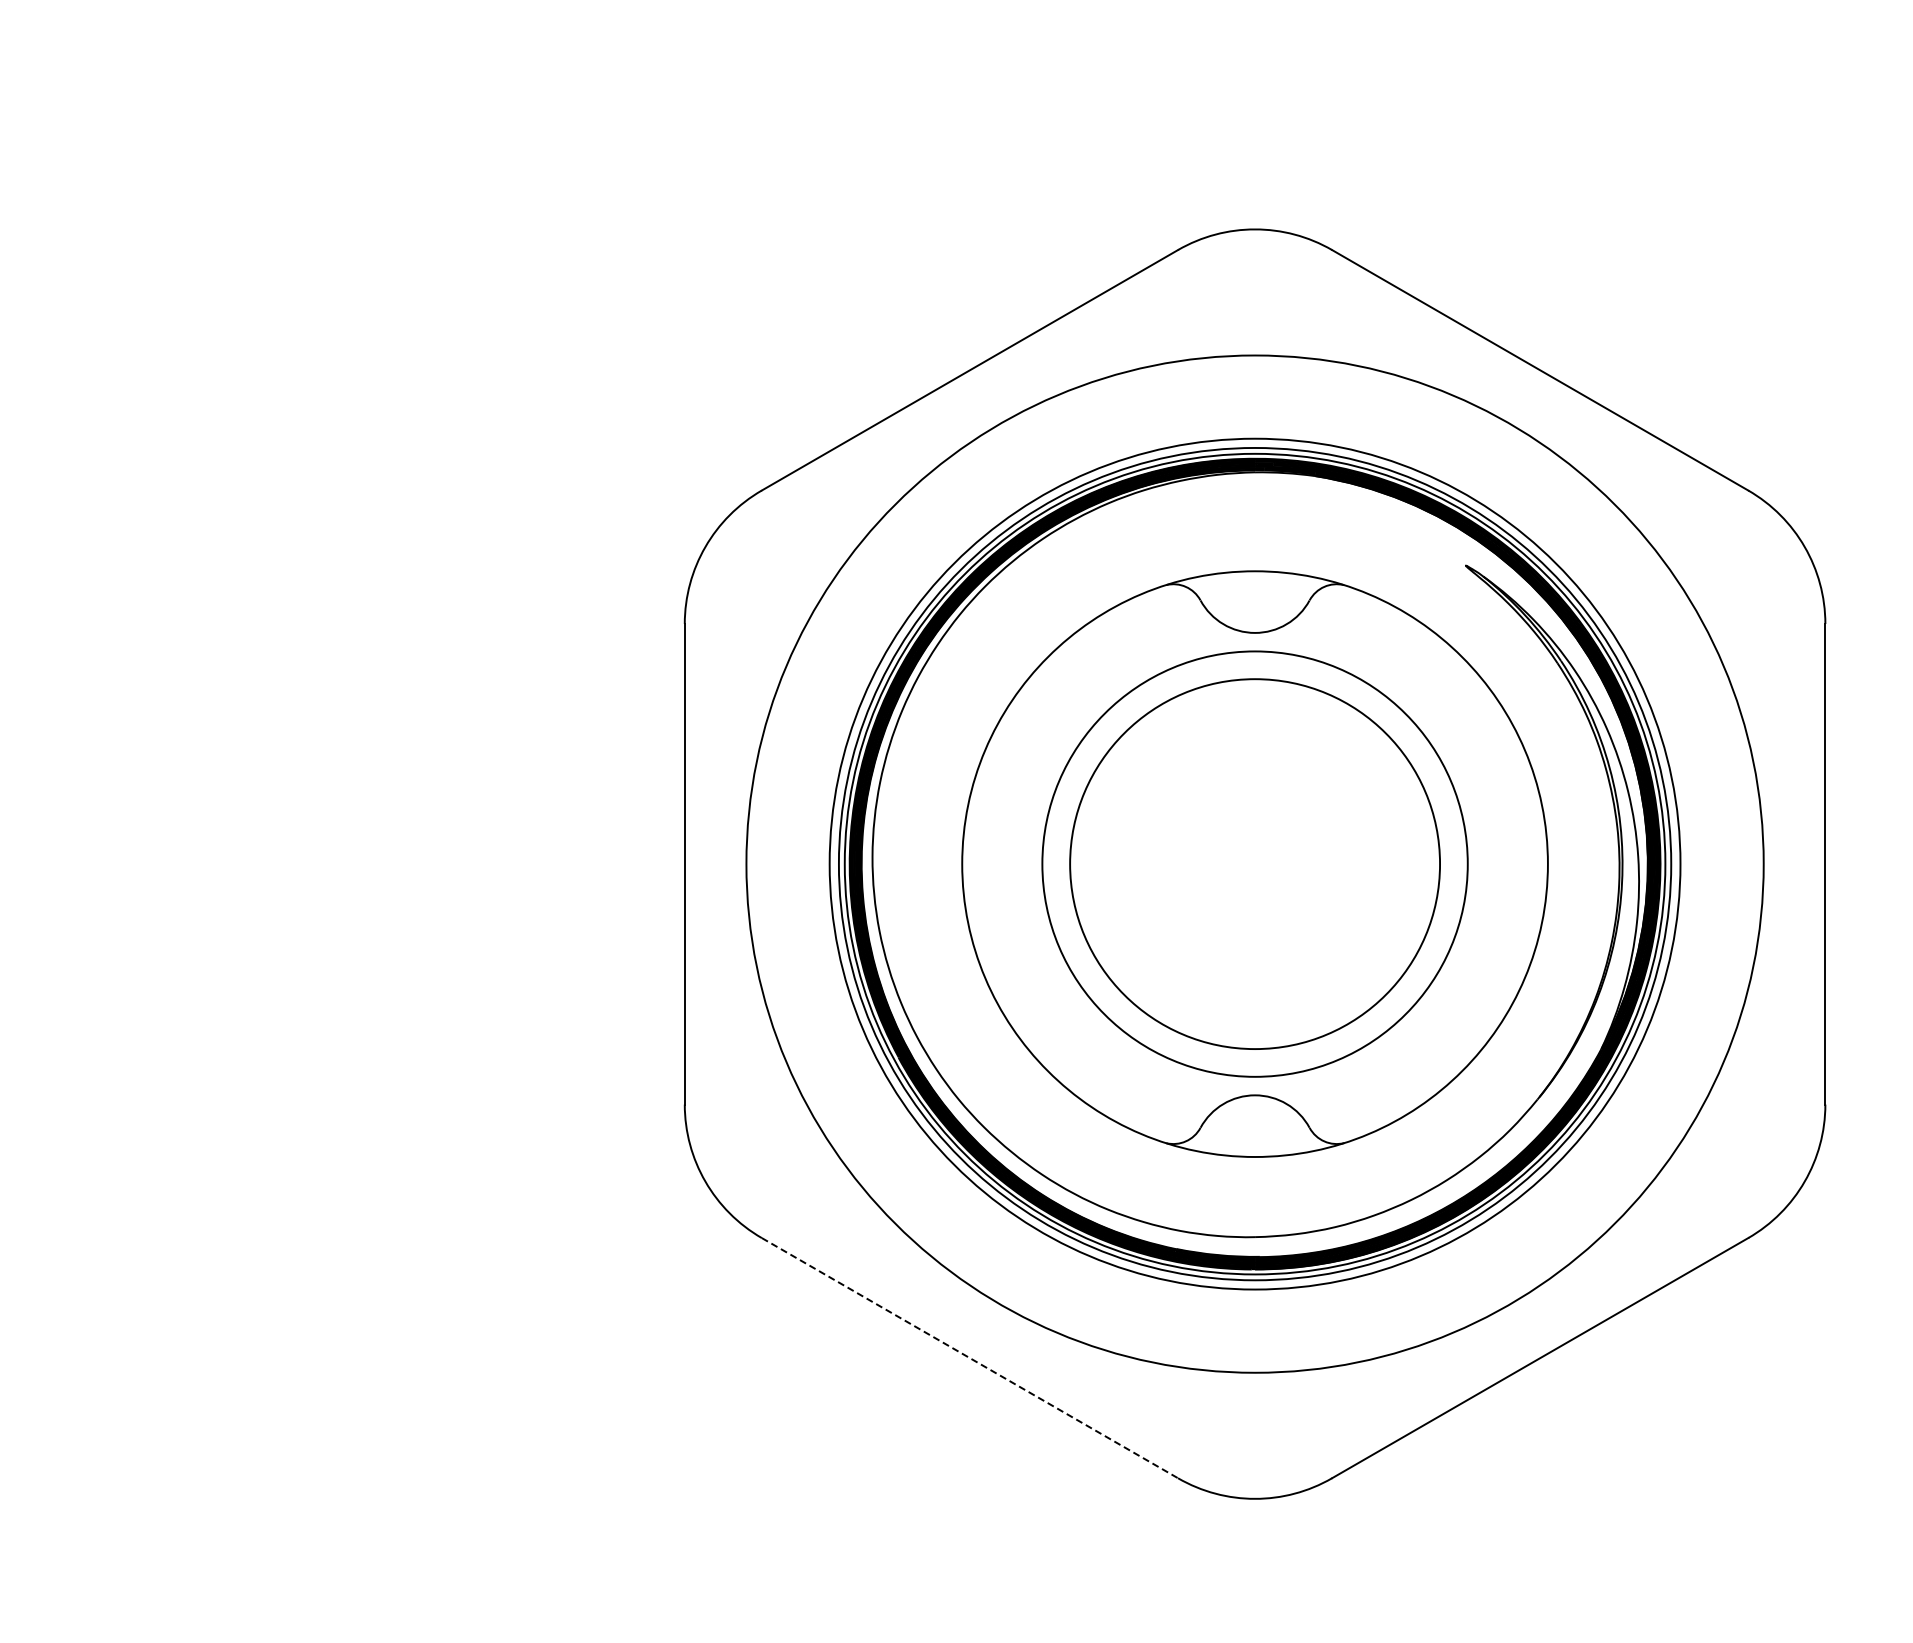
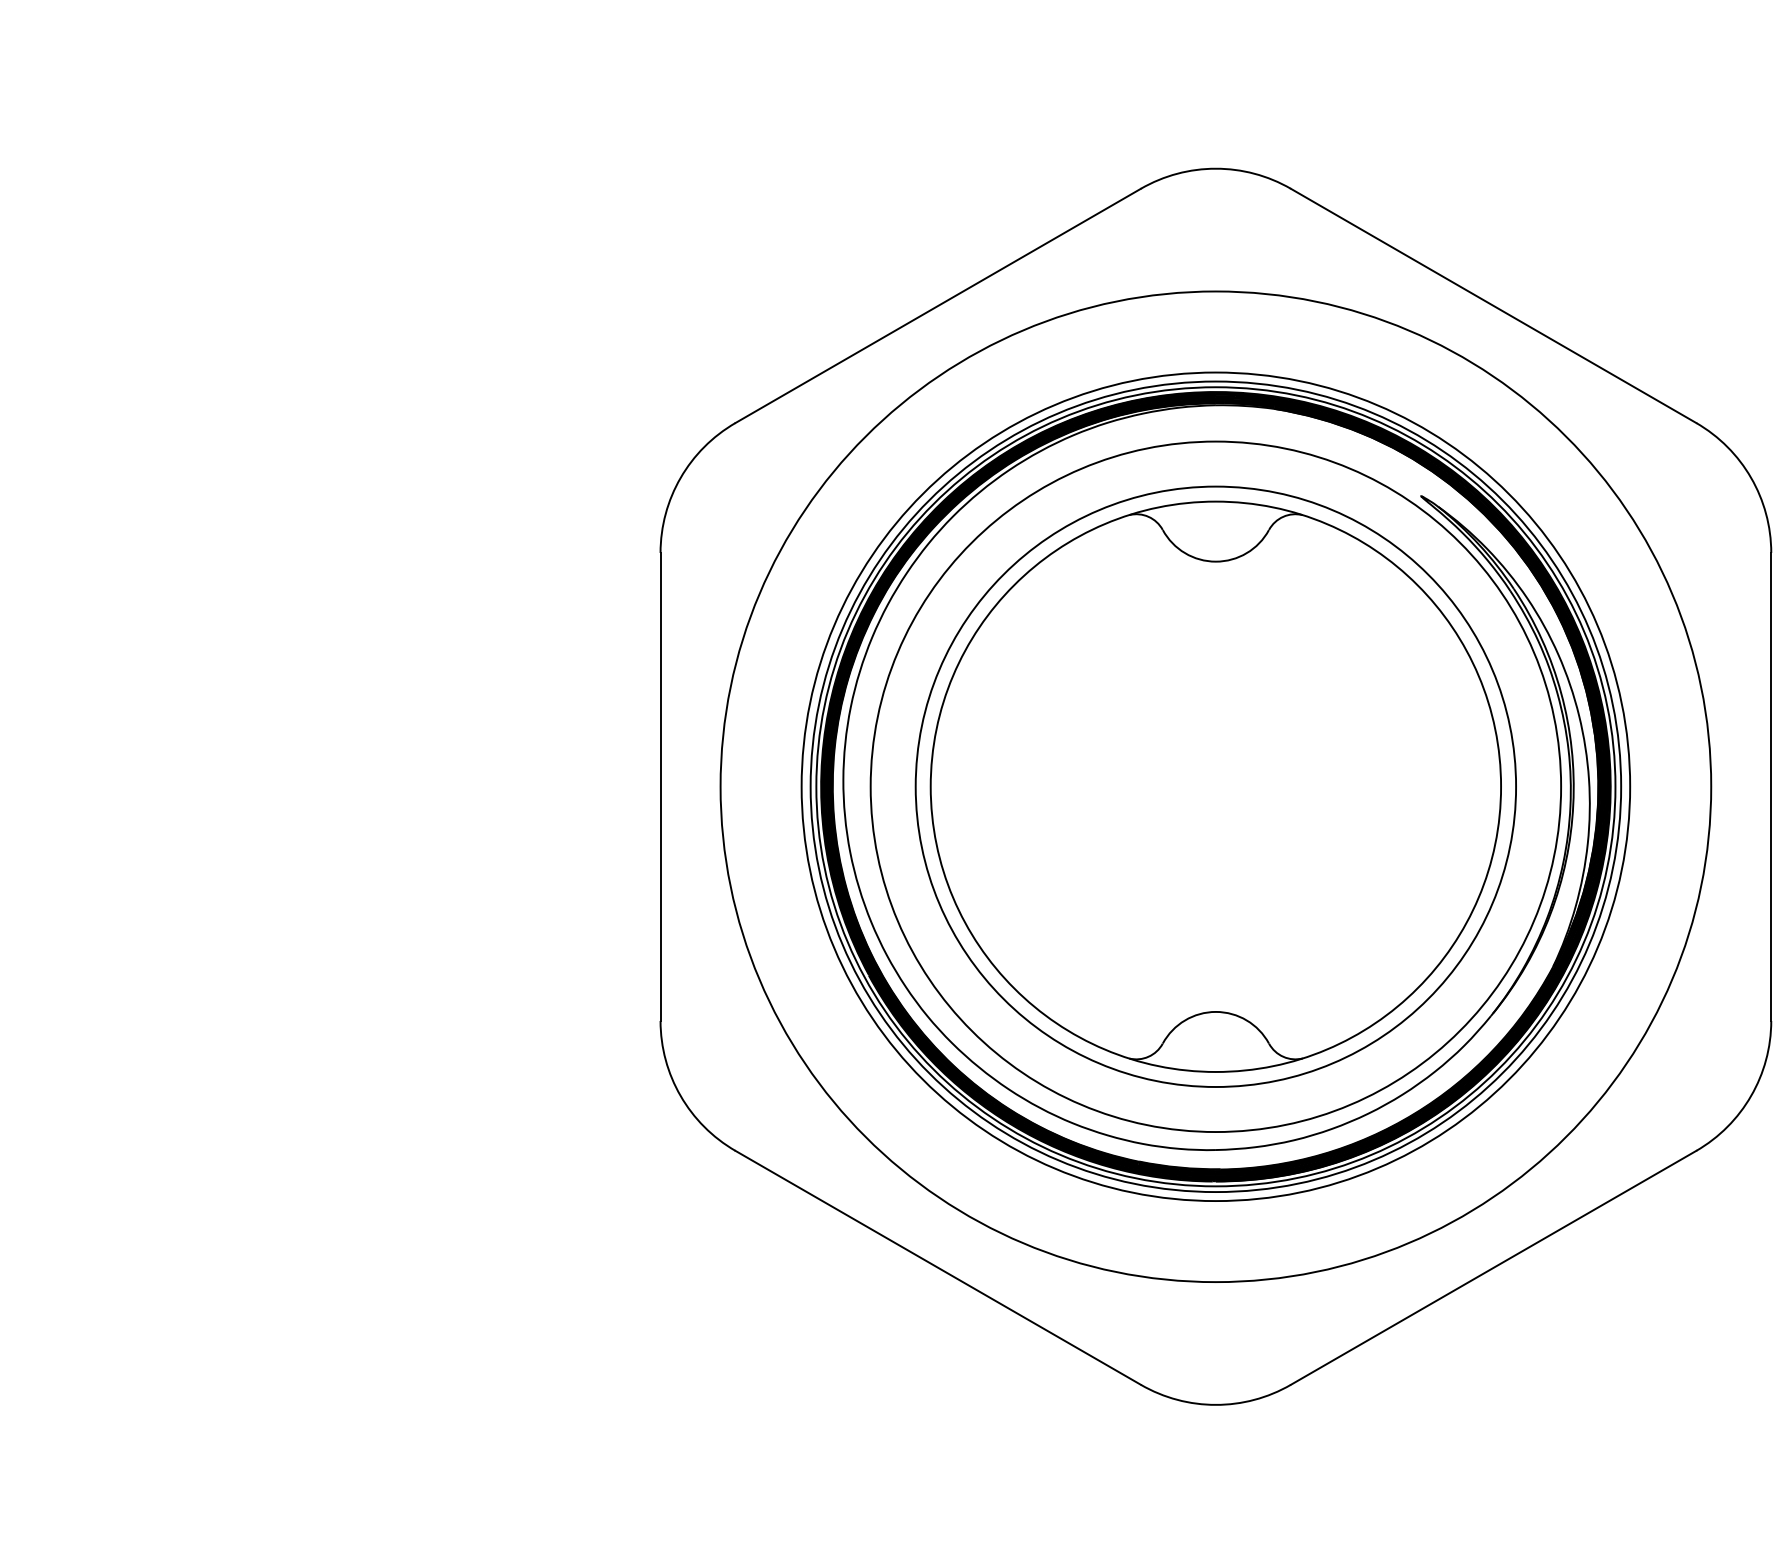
circle: (1254, 863) -> (1215, 786), size x1.67
circle: (1254, 863) -> (1215, 786), size x1.67
line: (970, 1358) -> (938, 1268), dashed -> solid

